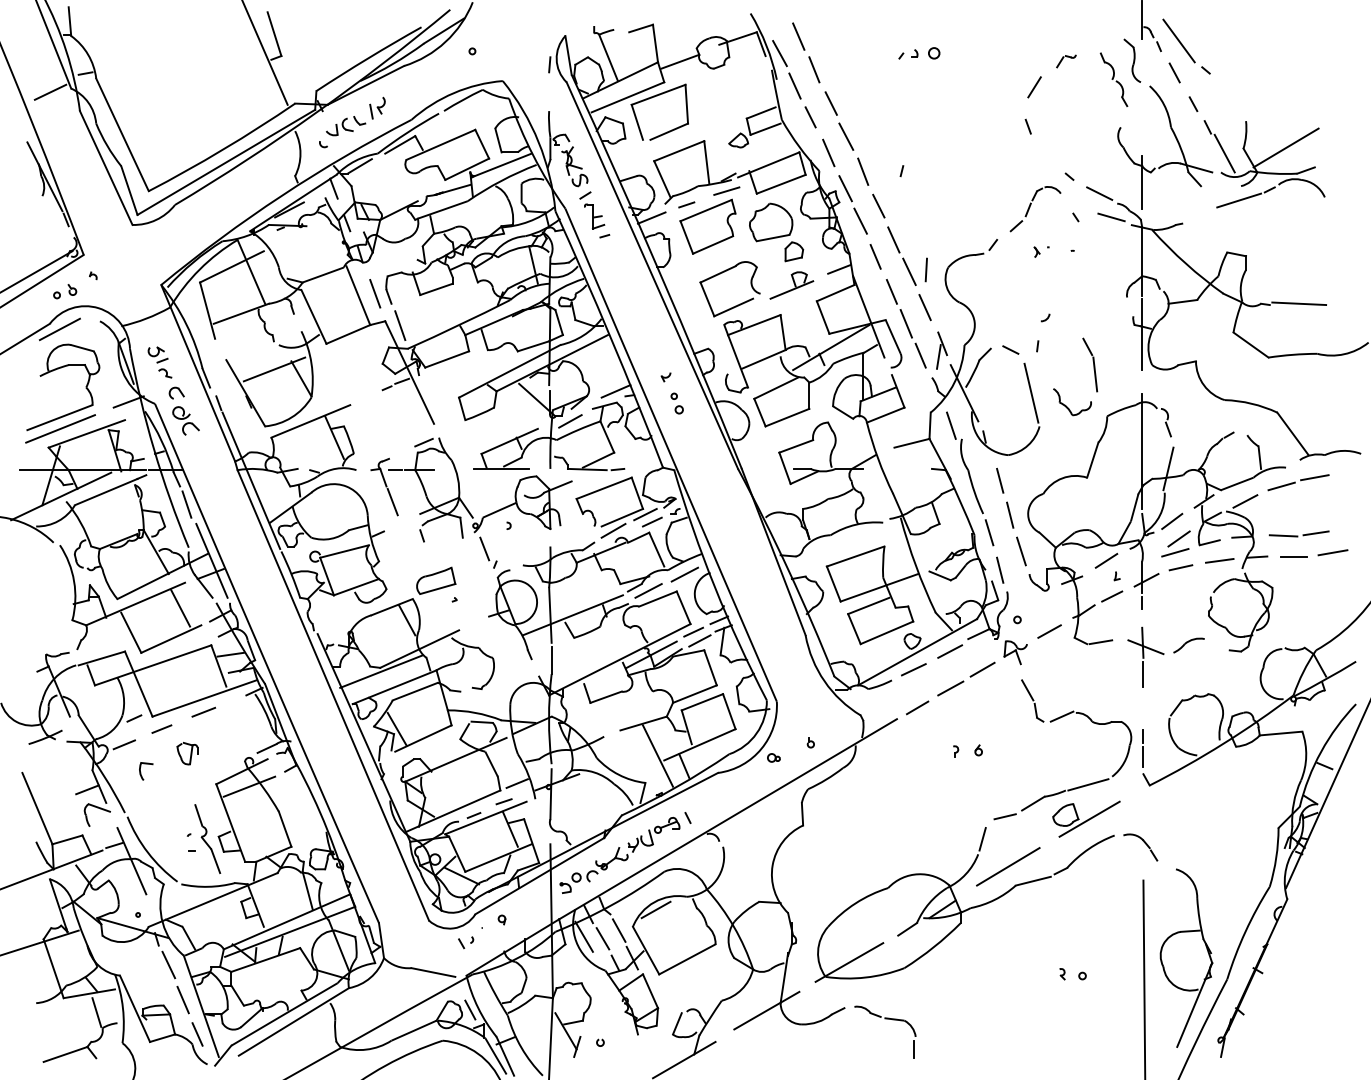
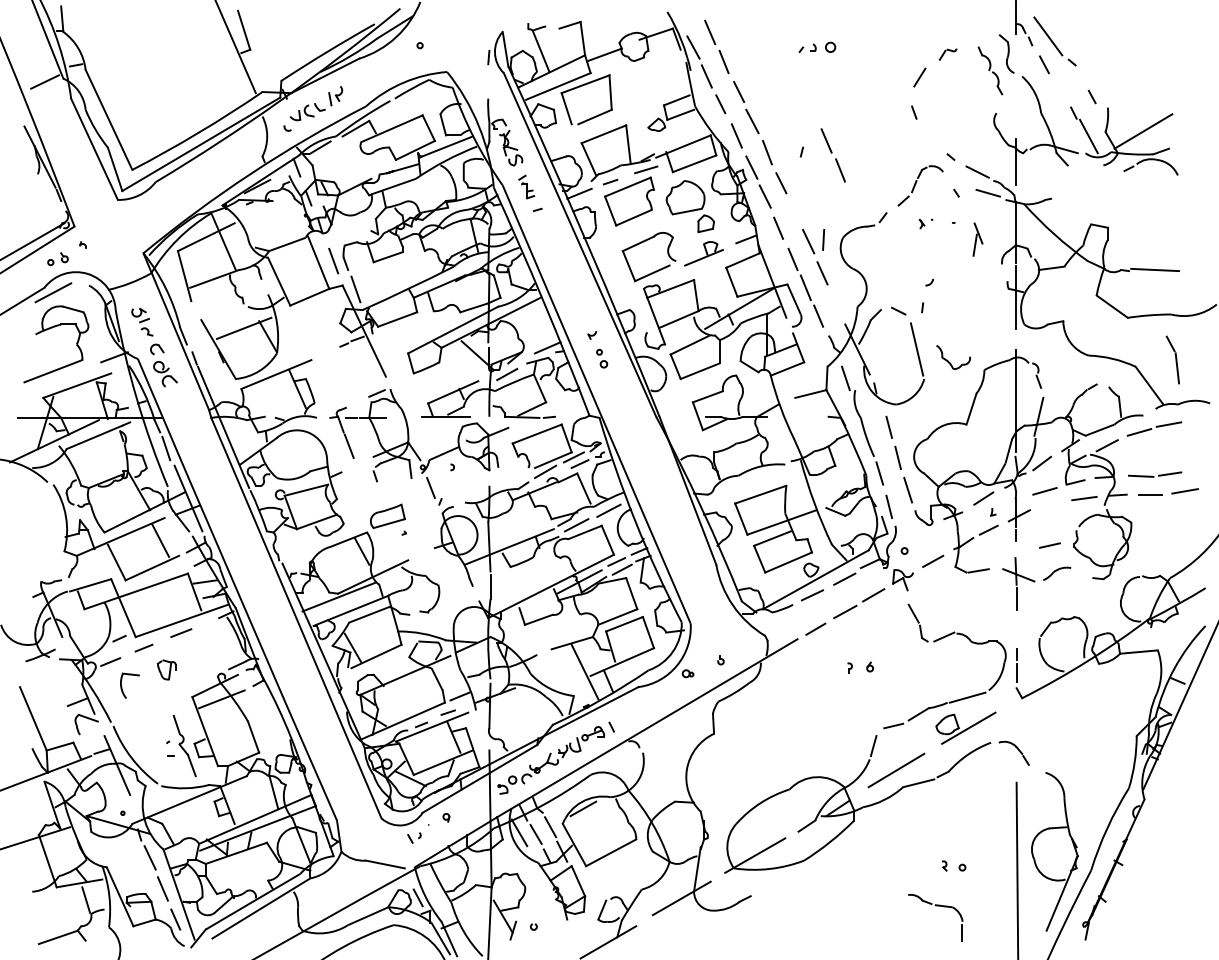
line: (1193, 103) -> (1092, 96), moved
part: (937, 174) -> (833, 155), added
line: (1239, 200) -> (1102, 178), removed
part: (592, 210) -> (526, 187), size x0.7
line: (893, 239) -> (794, 212), removed
part: (941, 350) -> (977, 239), moved
part: (1090, 364) -> (1173, 359), moved
line: (60, 428) -> (53, 380), removed
line: (1178, 538) -> (1047, 478), removed
line: (1180, 567) -> (1049, 545), moved
part: (146, 771) -> (130, 685), size x1.6
part: (885, 1019) -> (935, 906), moved

